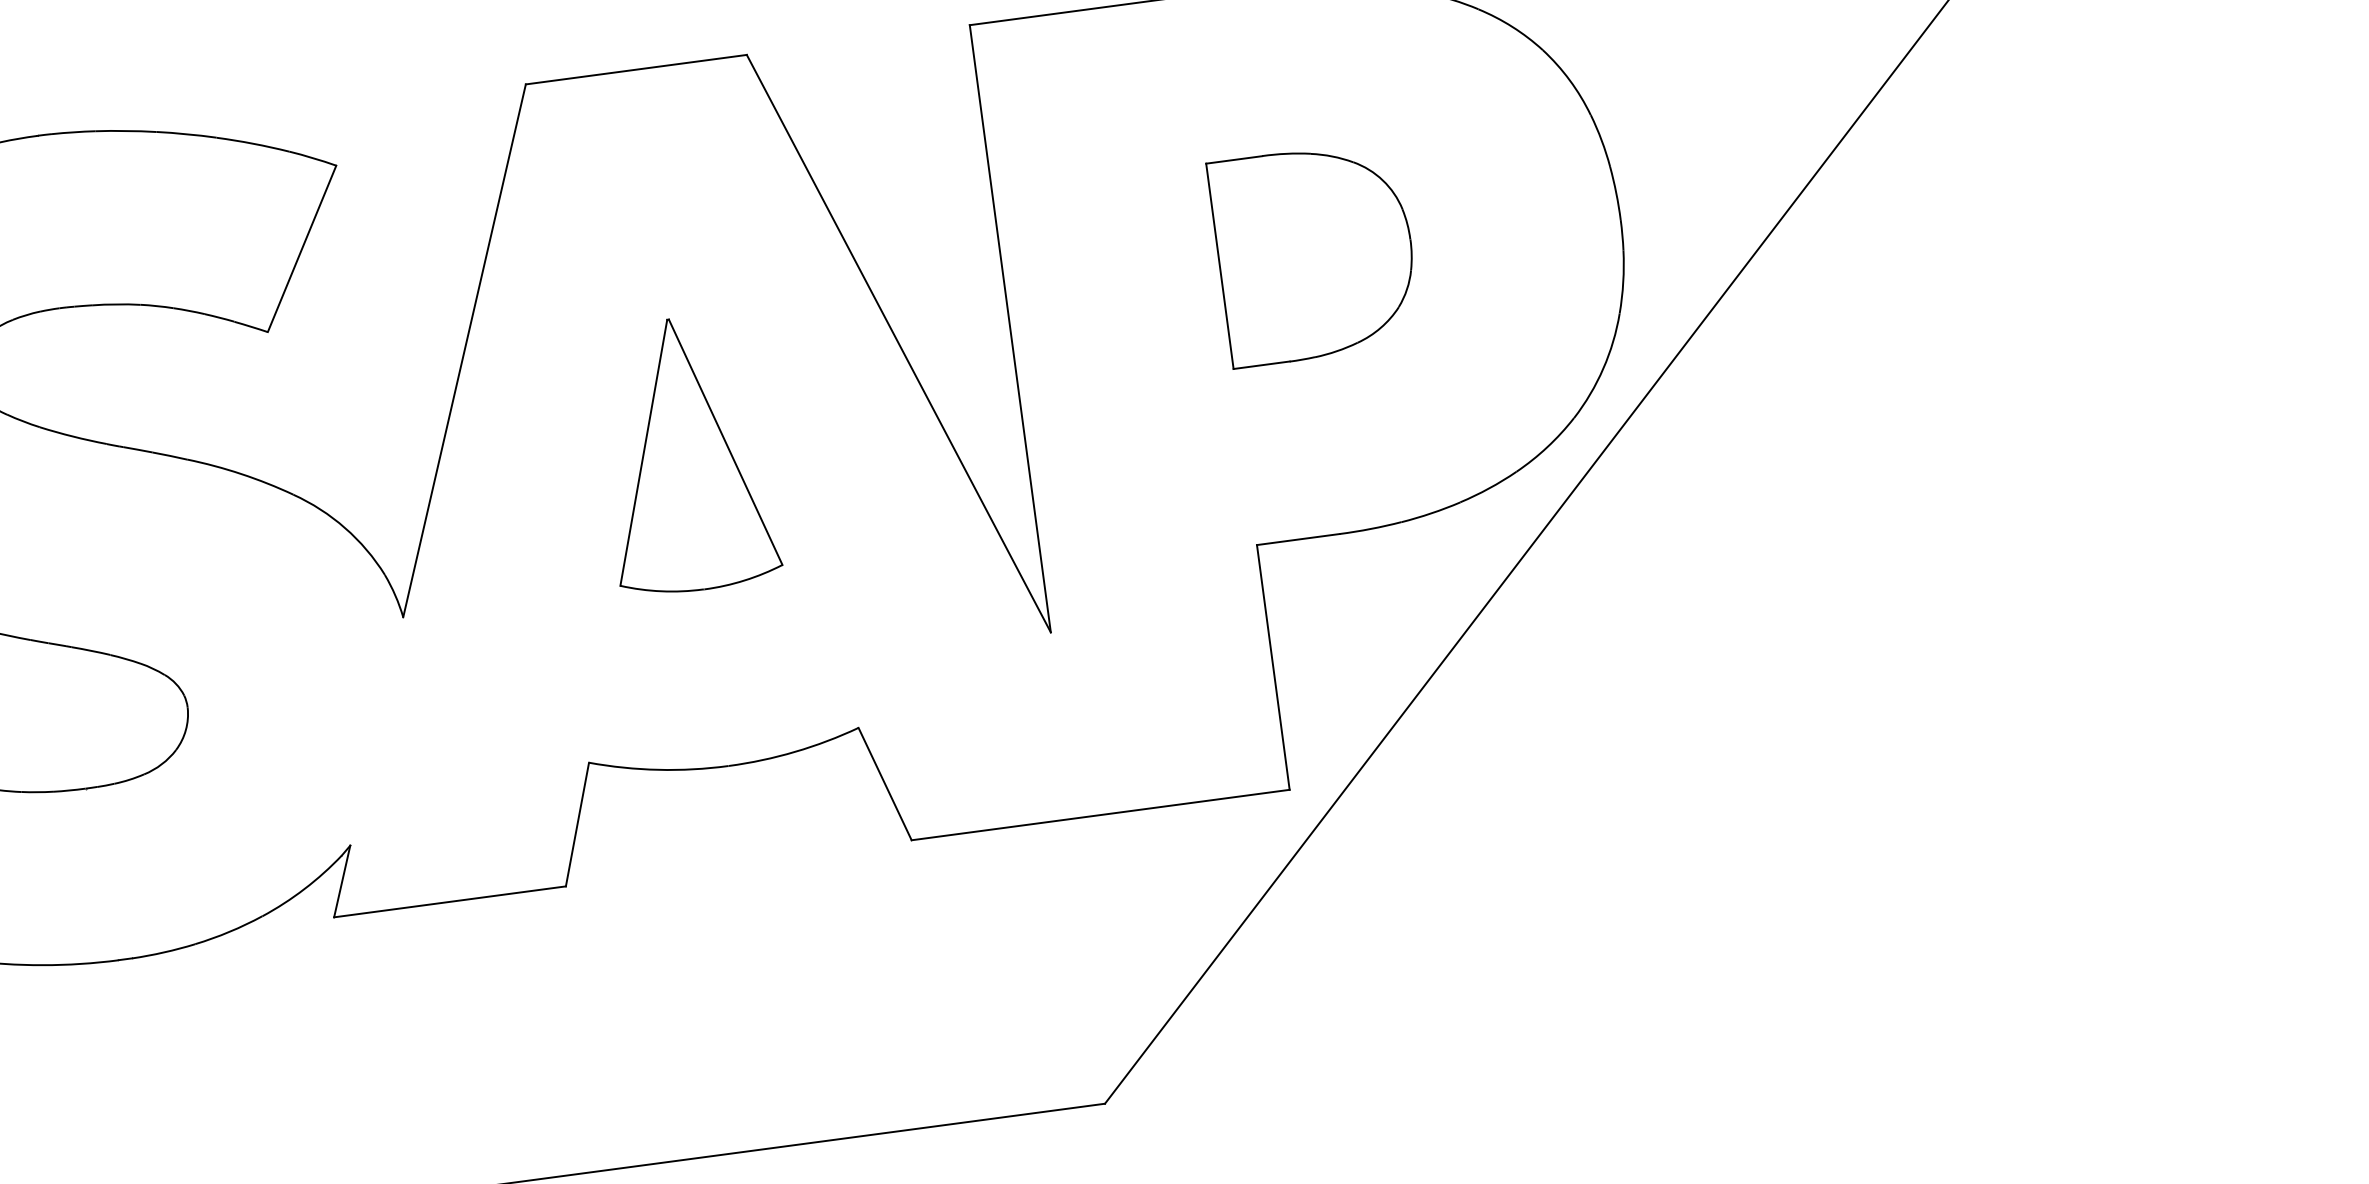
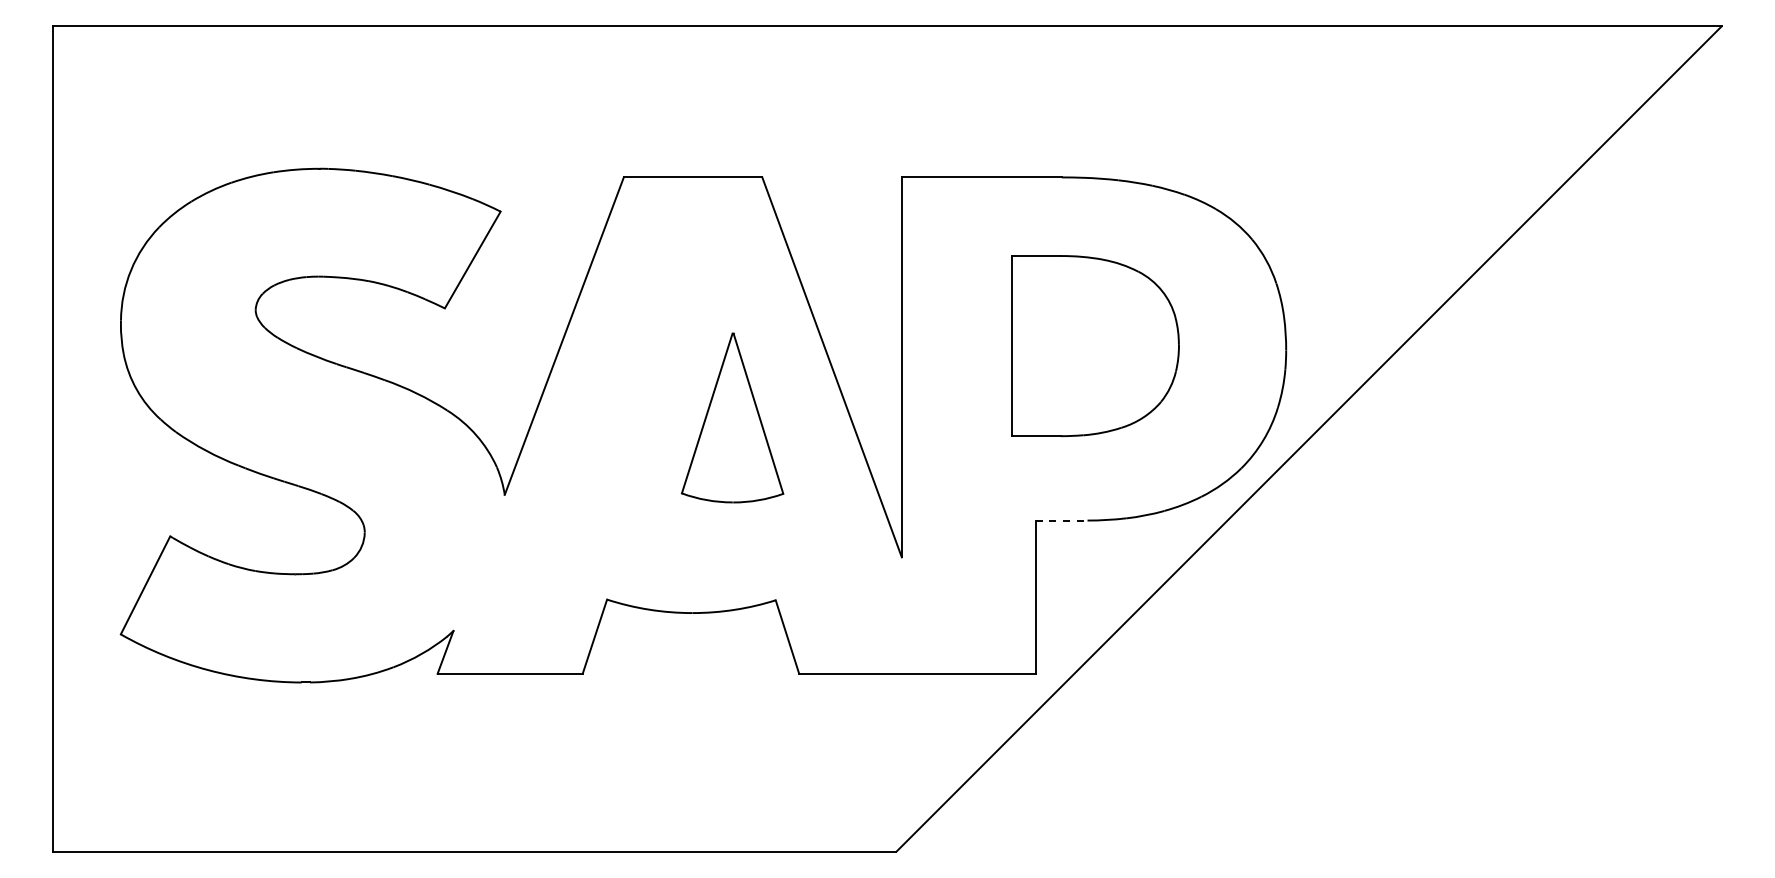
part: (1315, 252) -> (1095, 345), size x1.4
part: (685, 453) -> (732, 417), moved
line: (1298, 539) -> (1061, 520), solid -> dashed

